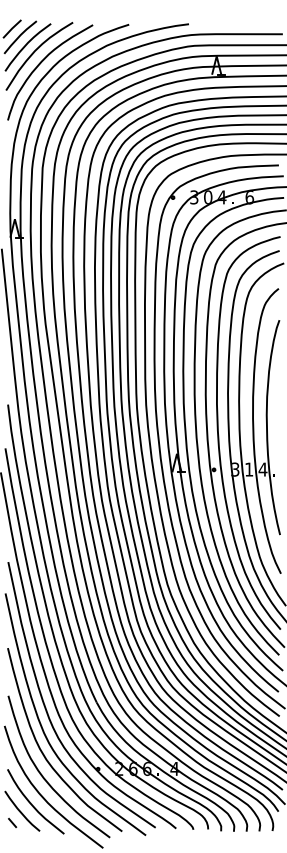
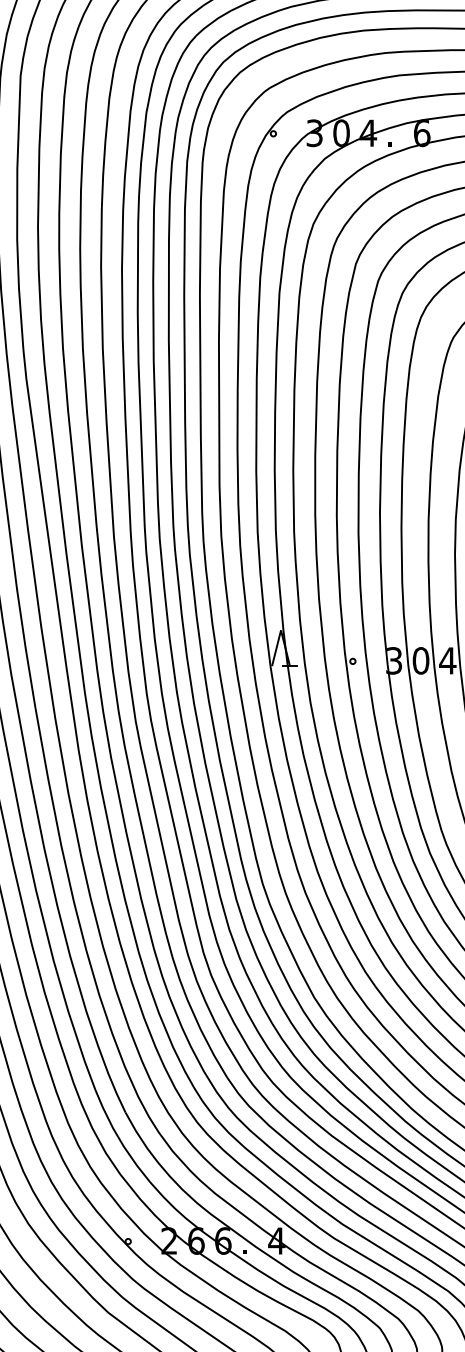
text: (249, 469) -> (421, 660), 1 -> 0

